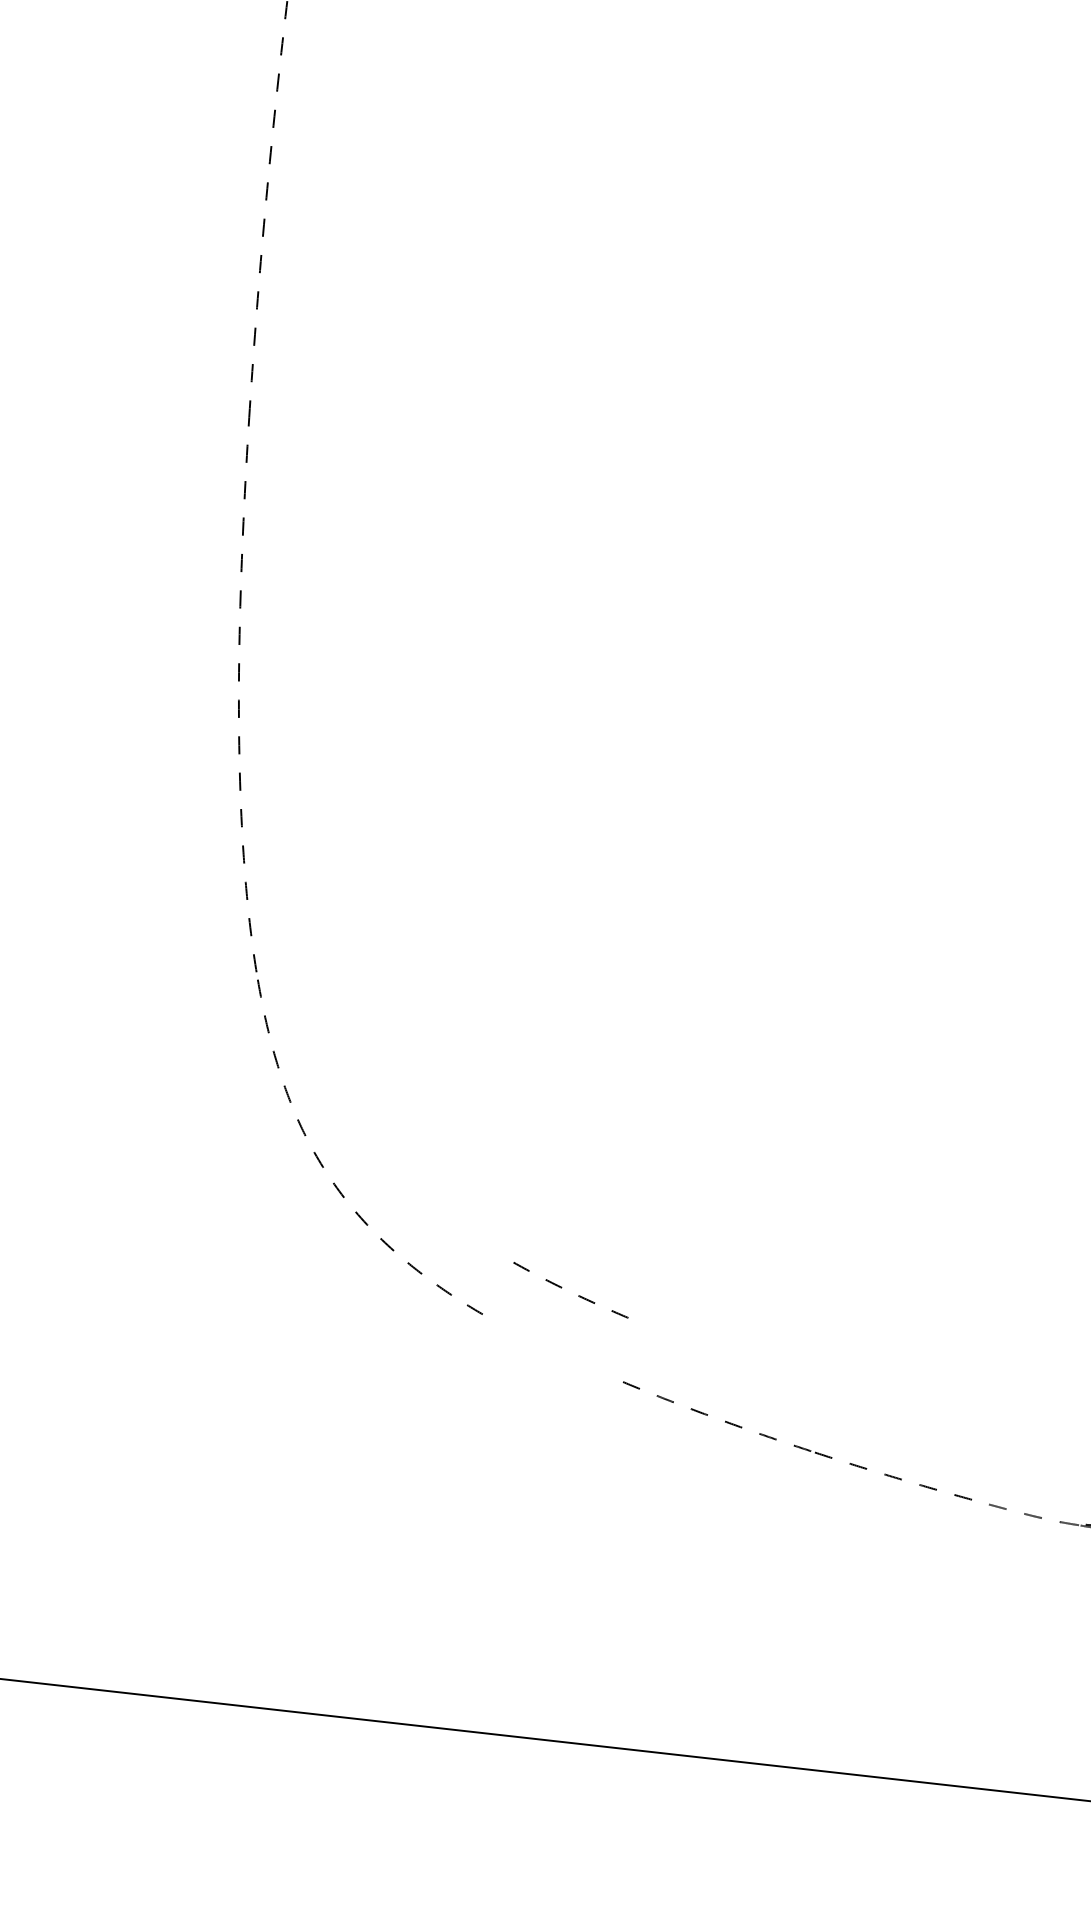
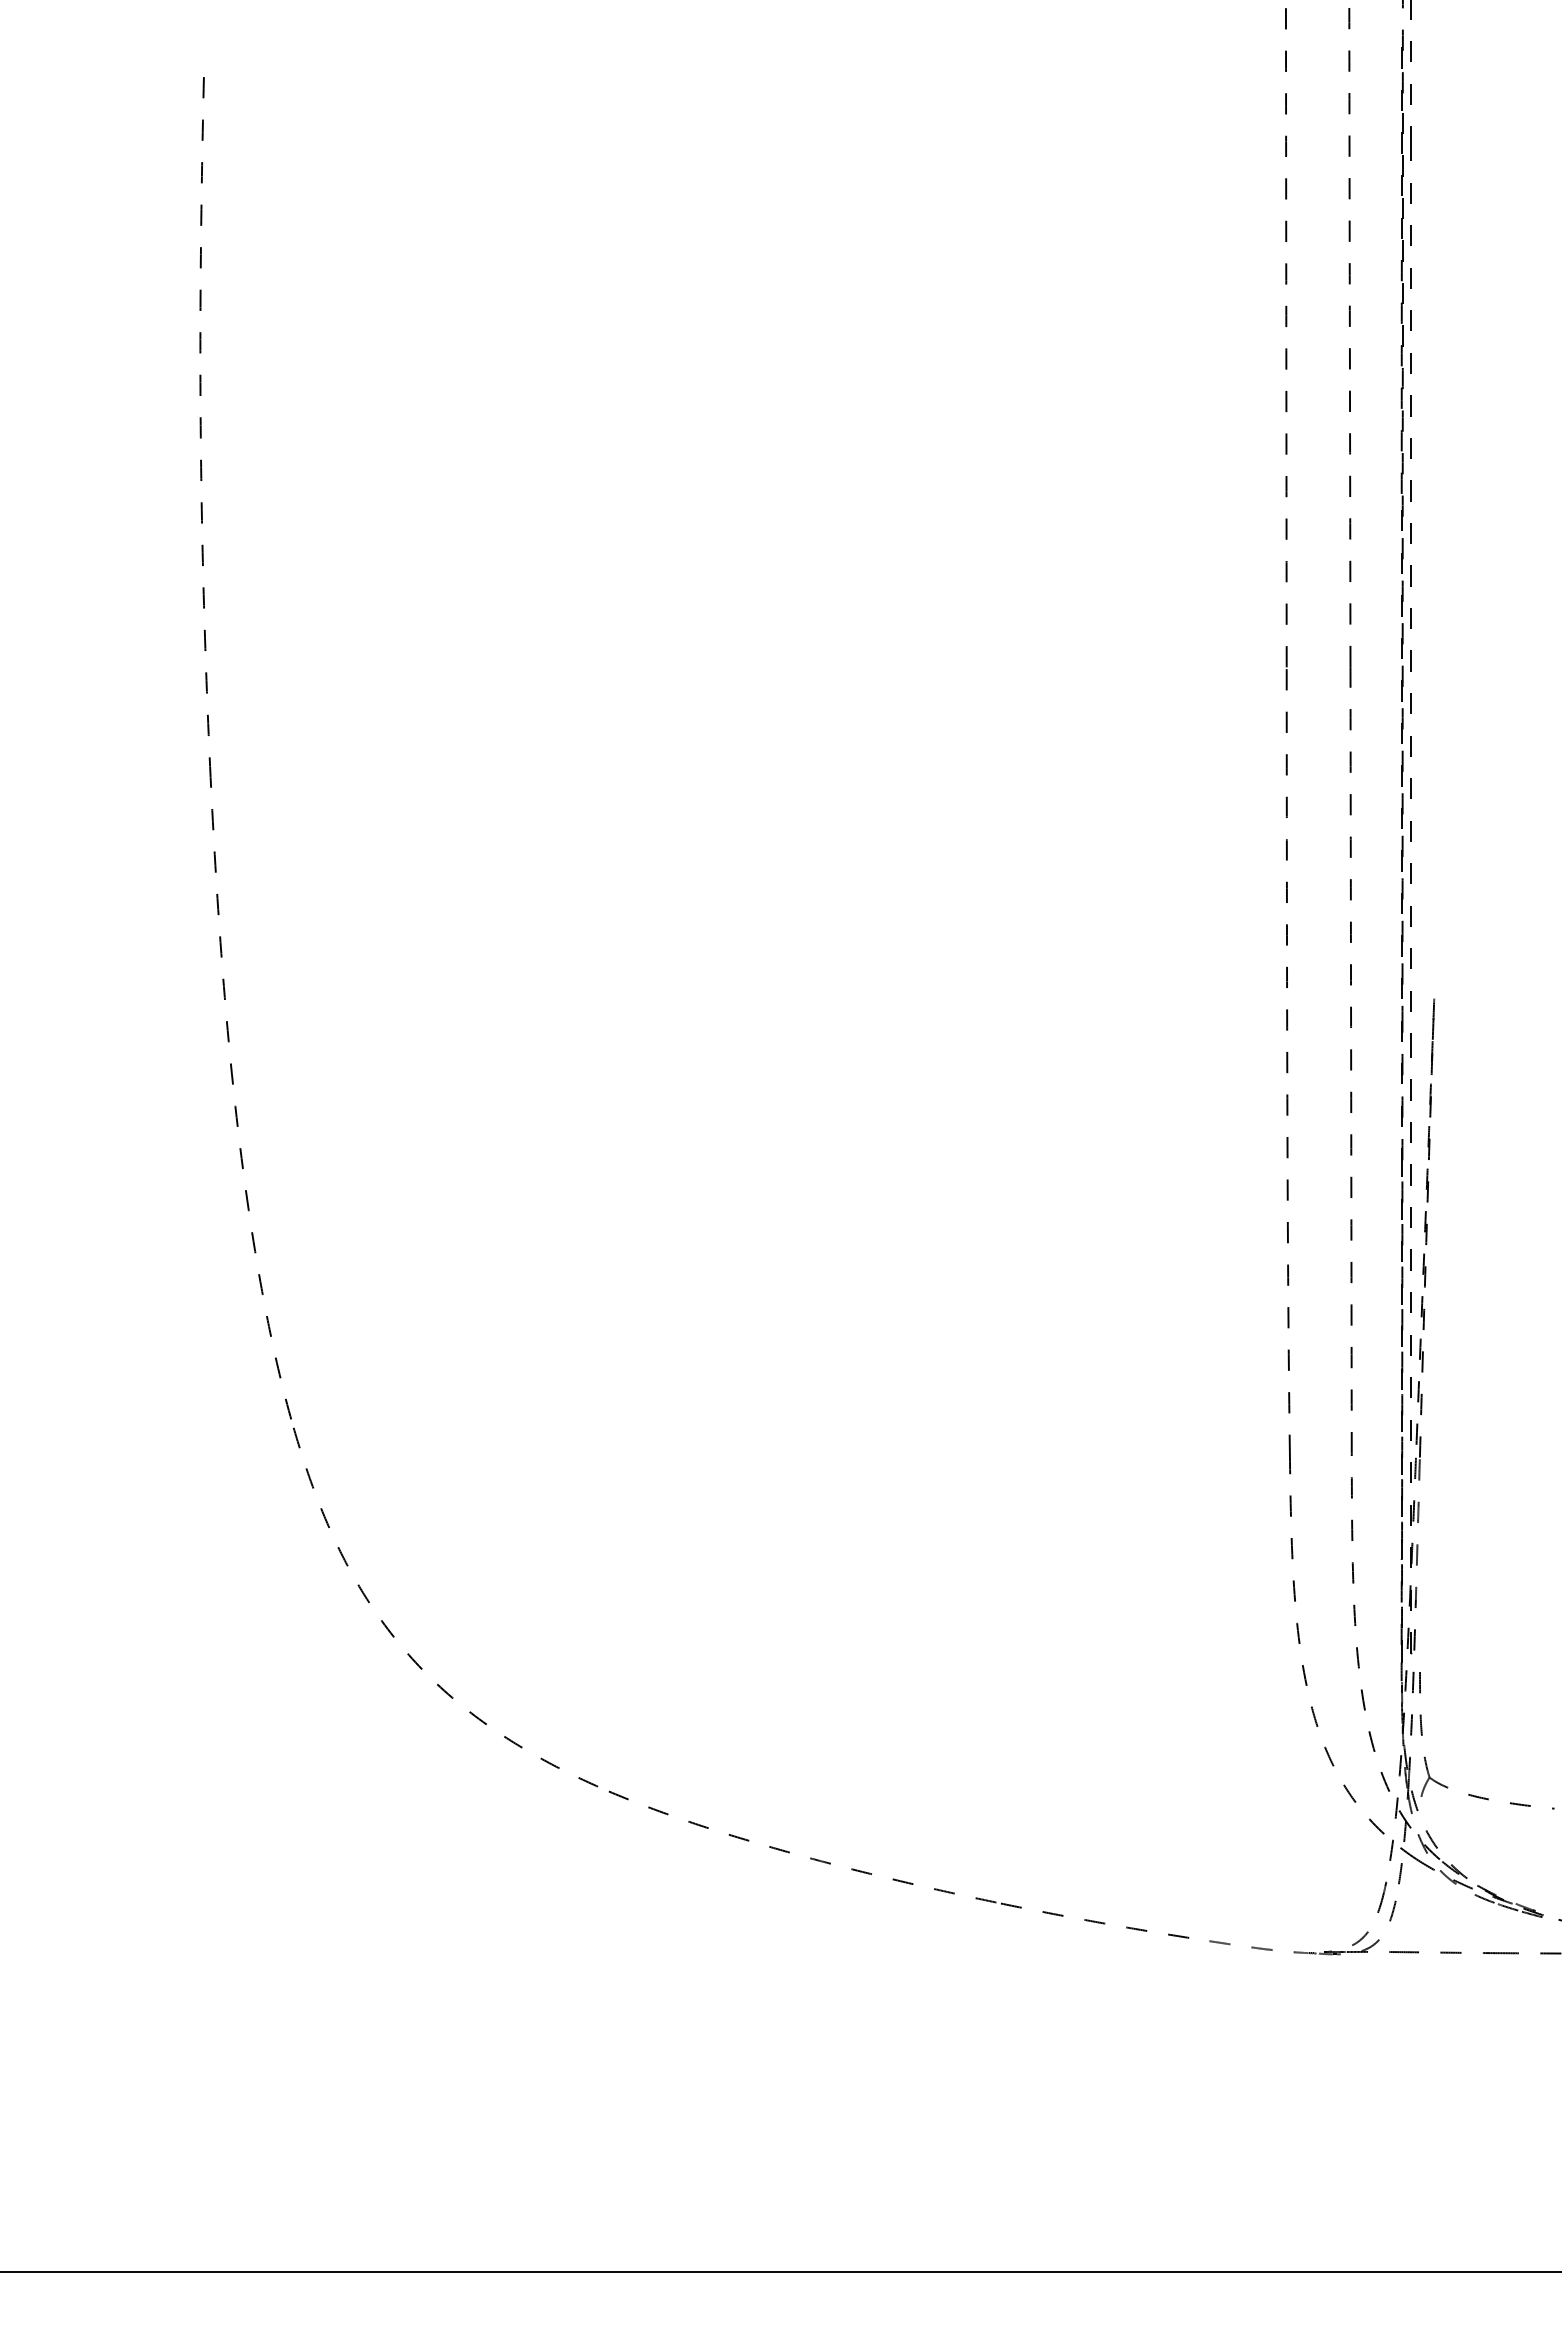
curve: (562, 1287) -> (668, 1814), moved

